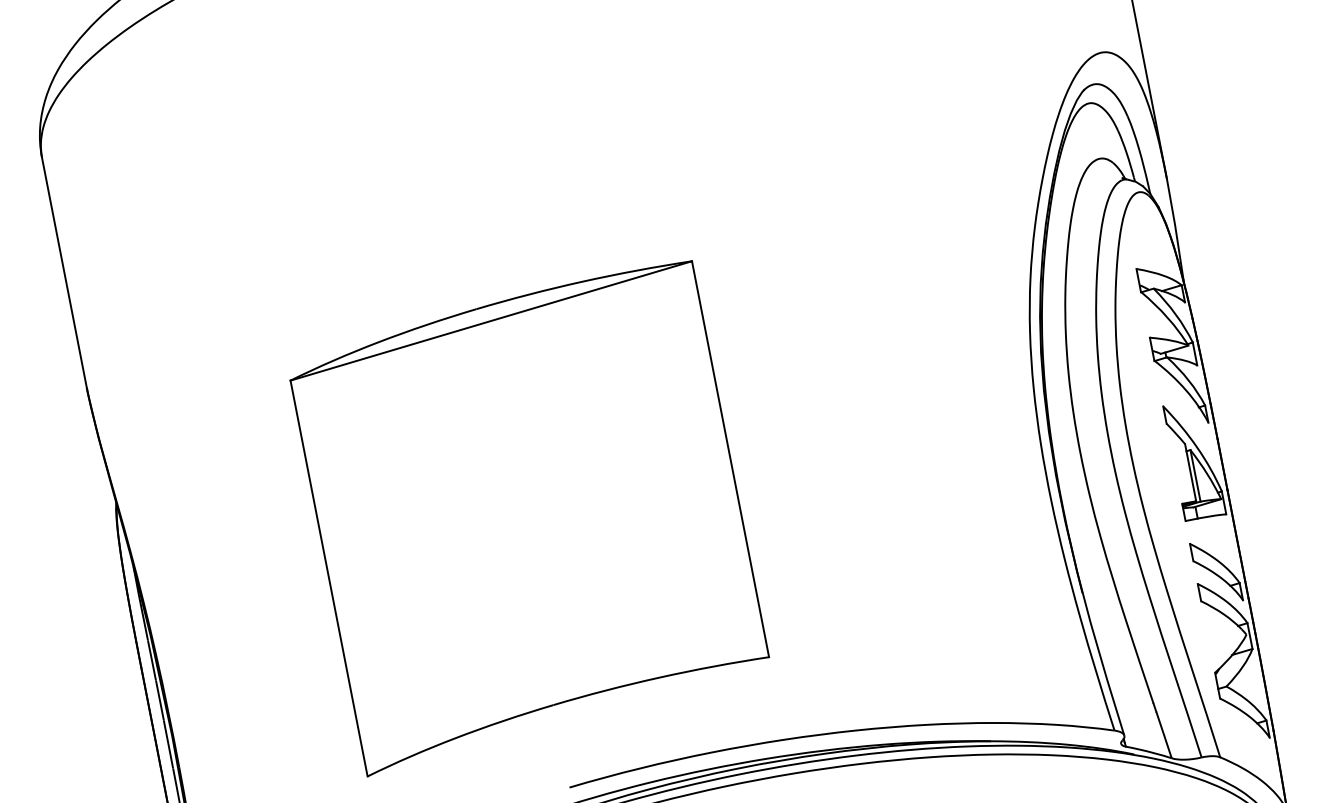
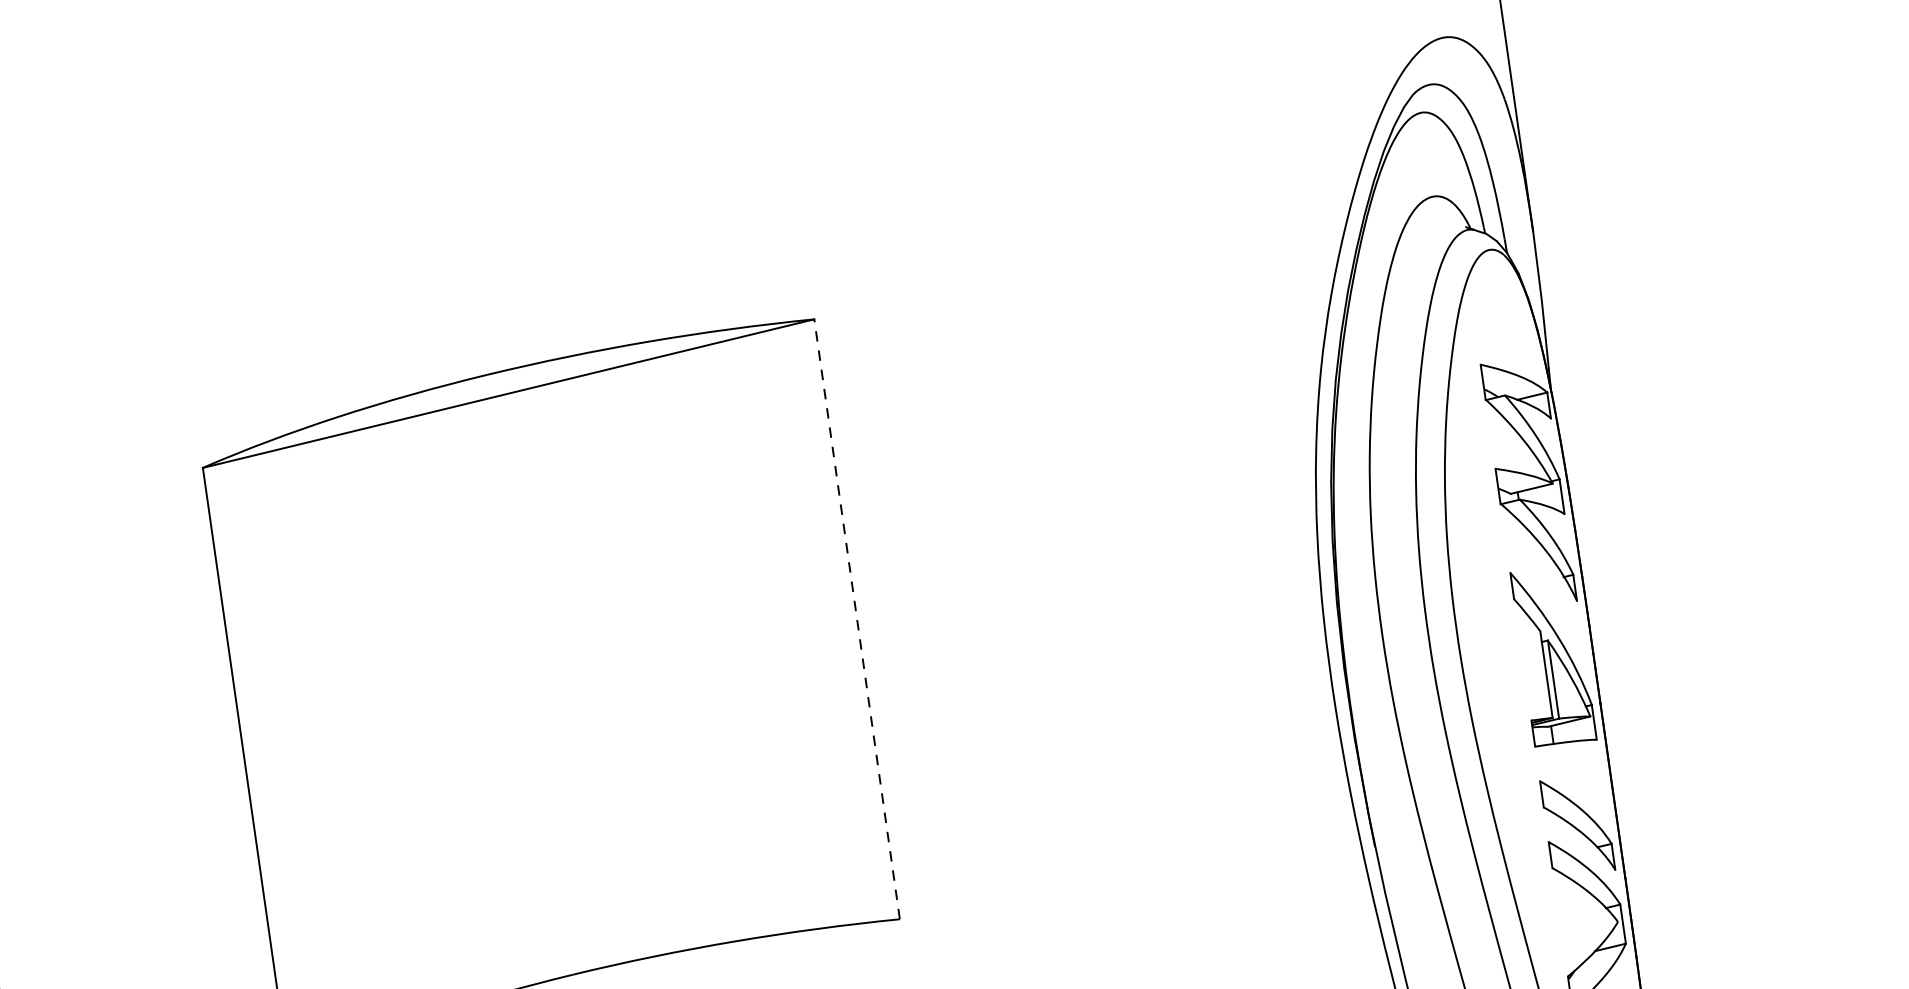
line: (730, 459) -> (857, 619), solid -> dashed

